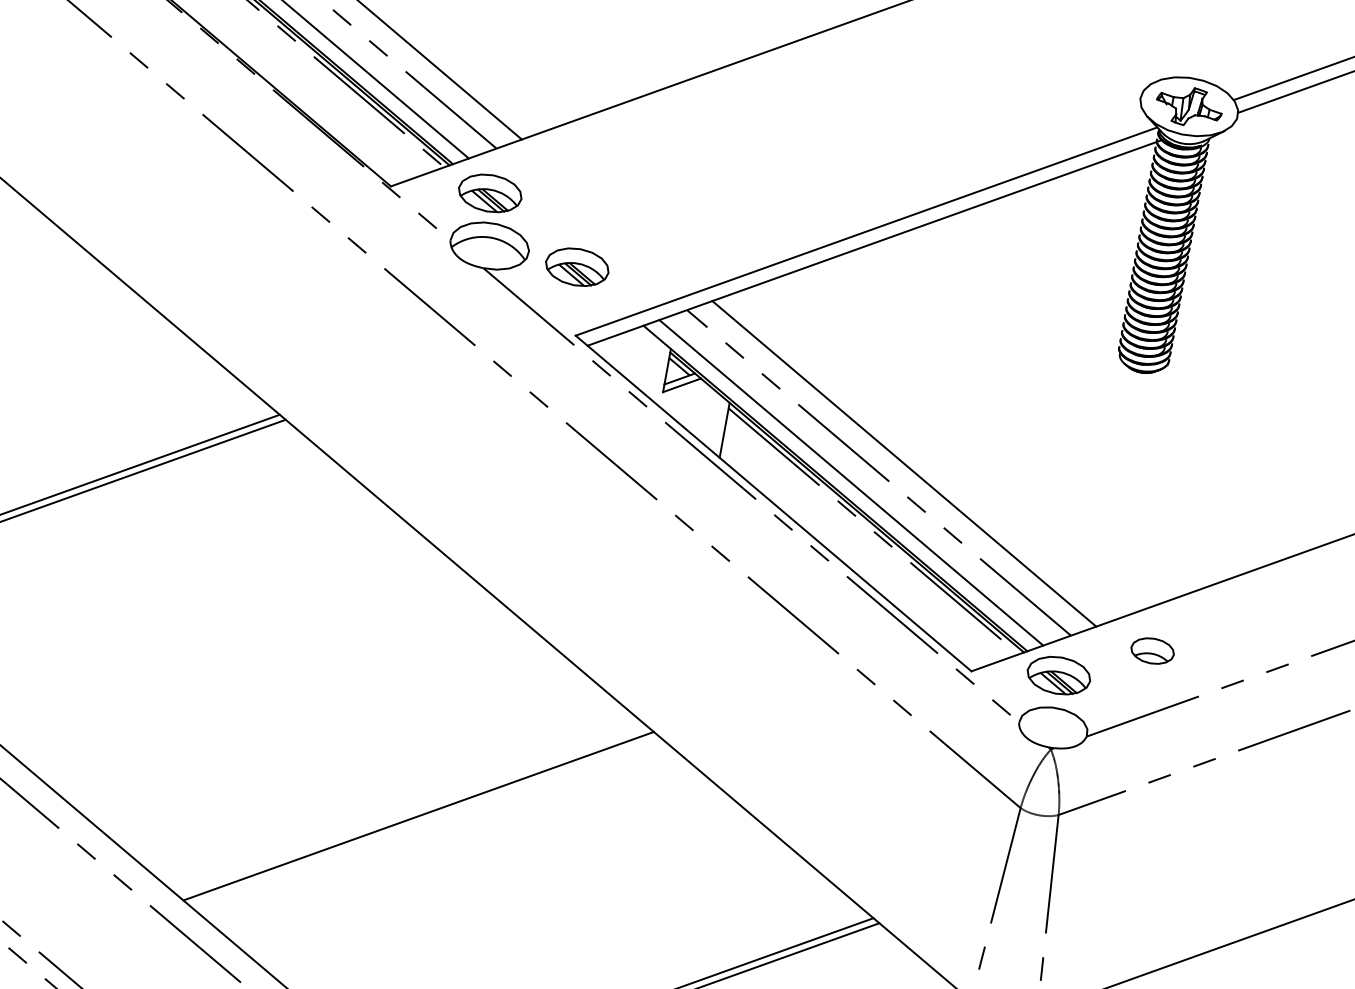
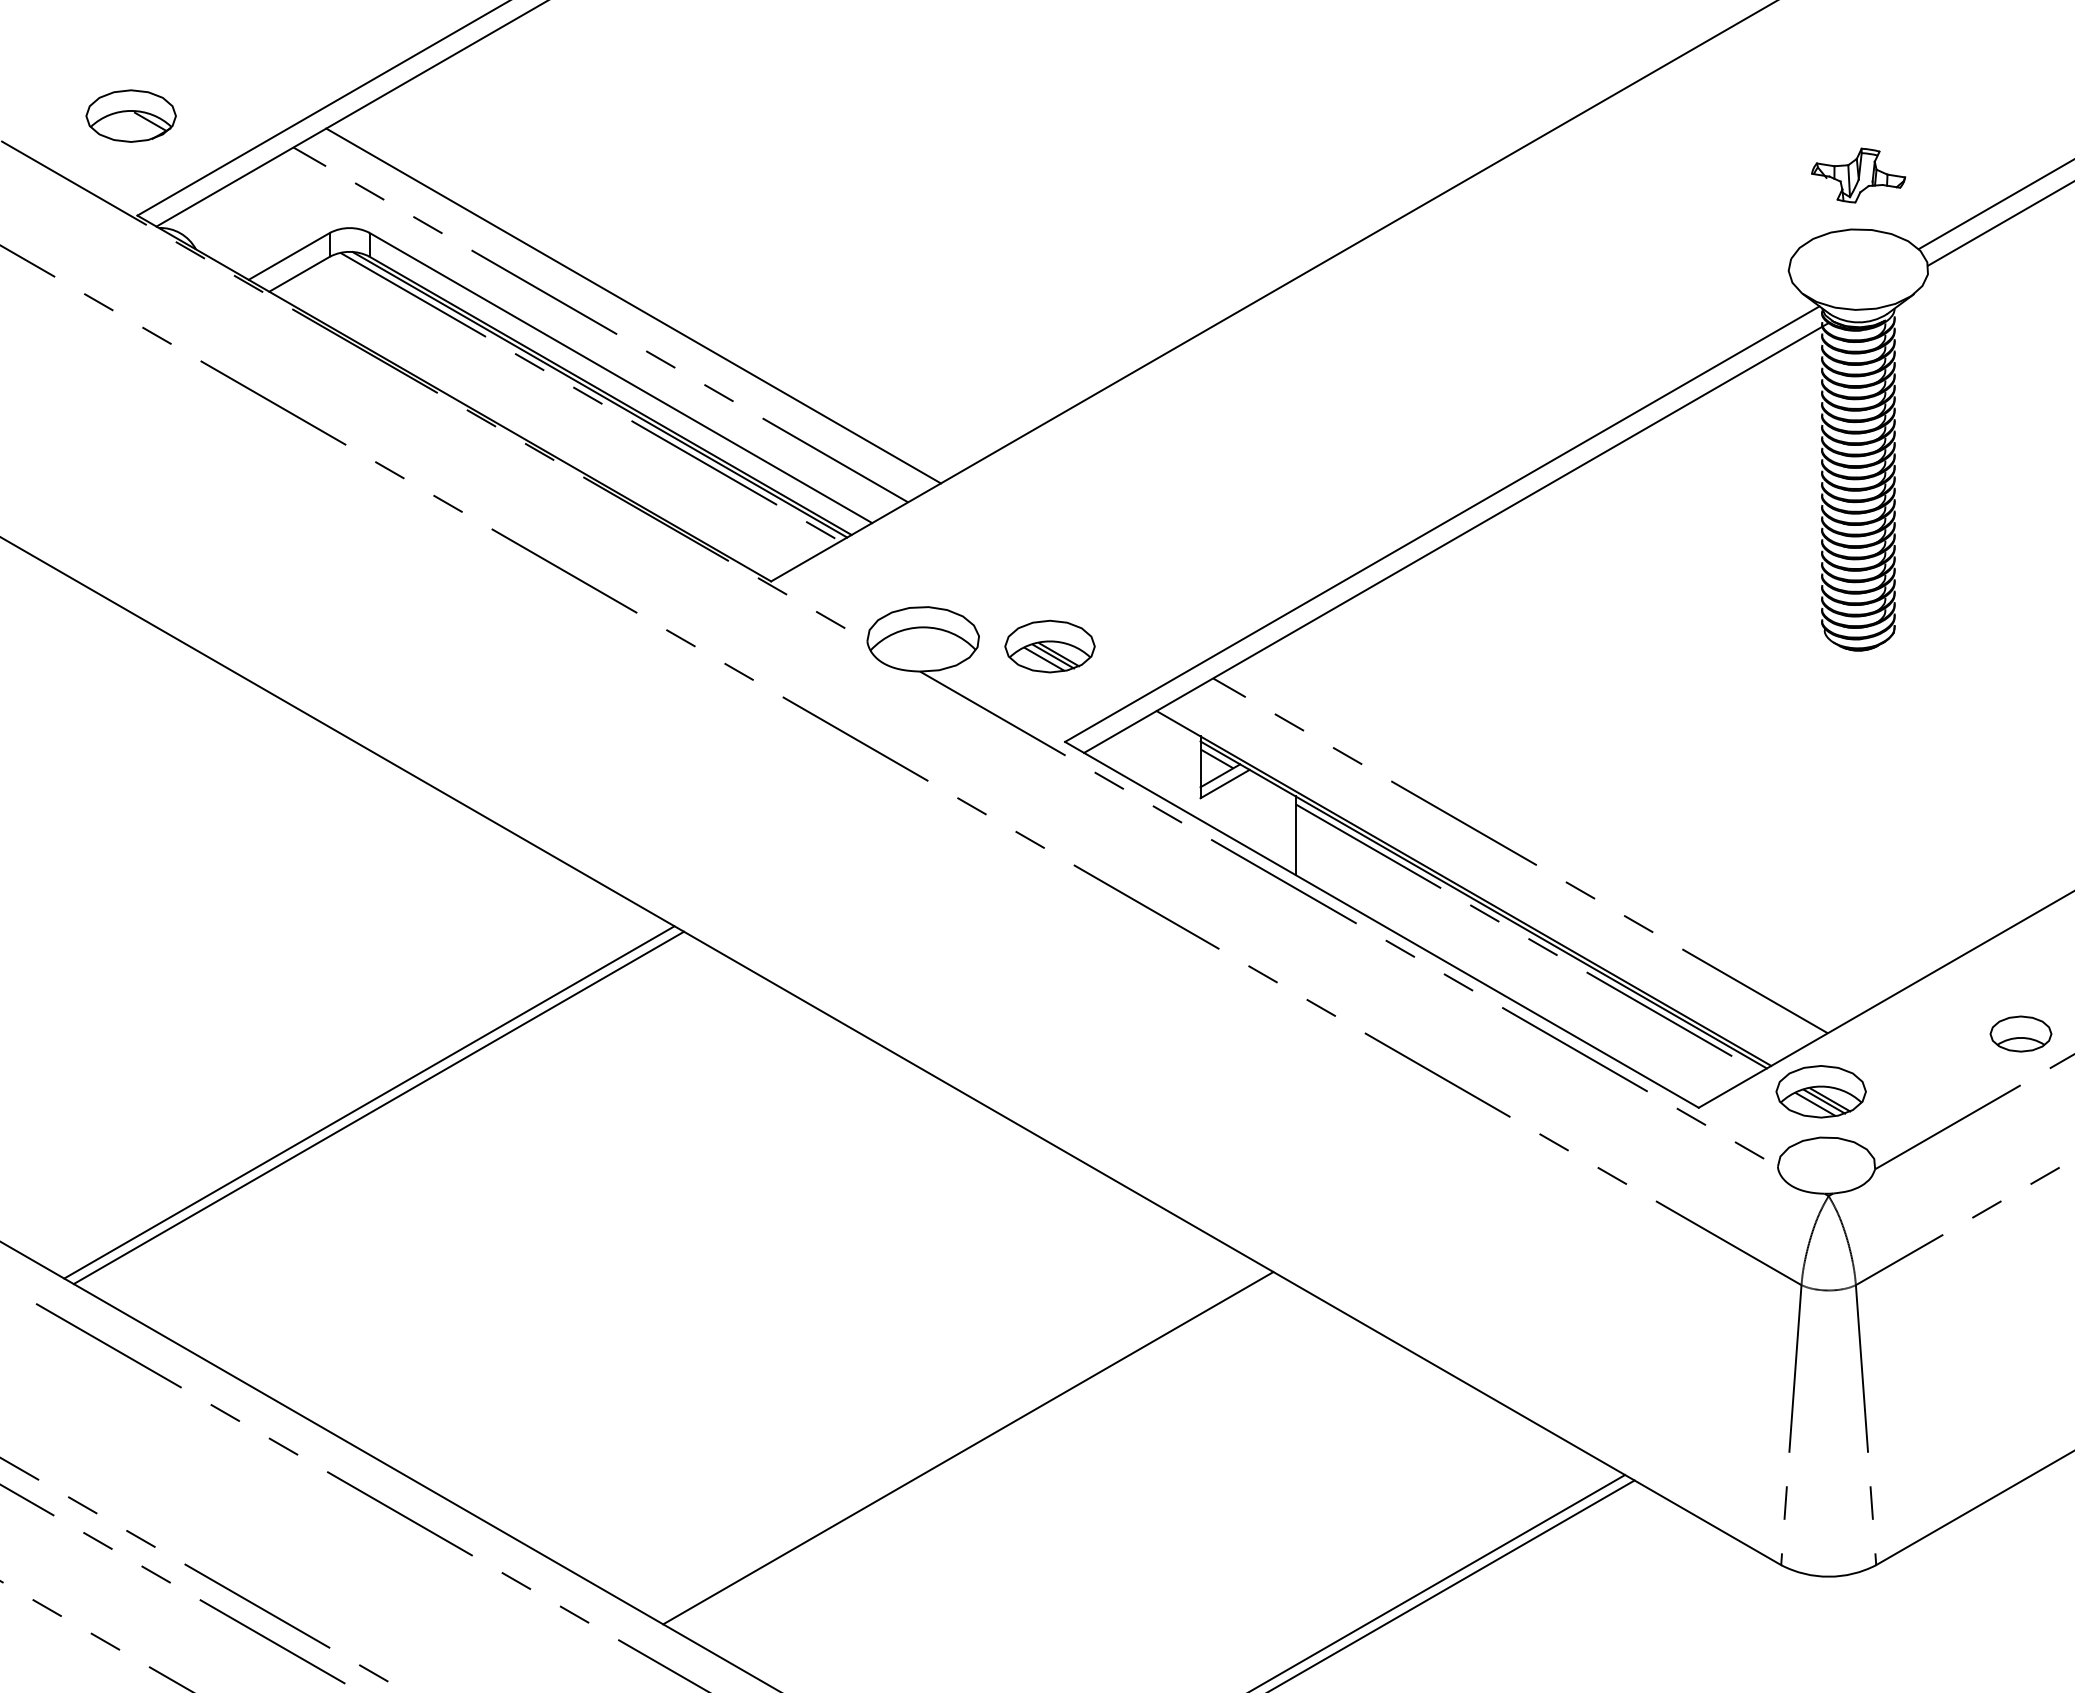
part: (1189, 106) -> (1858, 175), moved
part: (490, 192) -> (910, 565), removed
line: (903, 463) -> (1552, 836), removed
line: (851, 482) -> (1484, 876), removed
part: (1152, 650) -> (2020, 1033), moved

